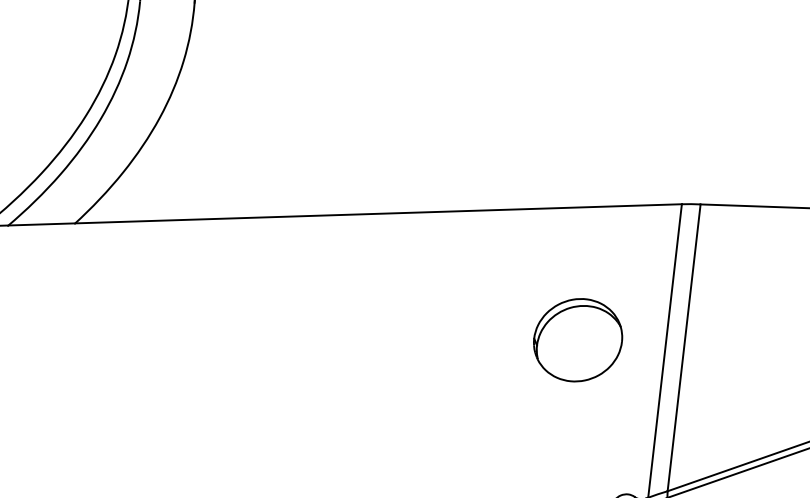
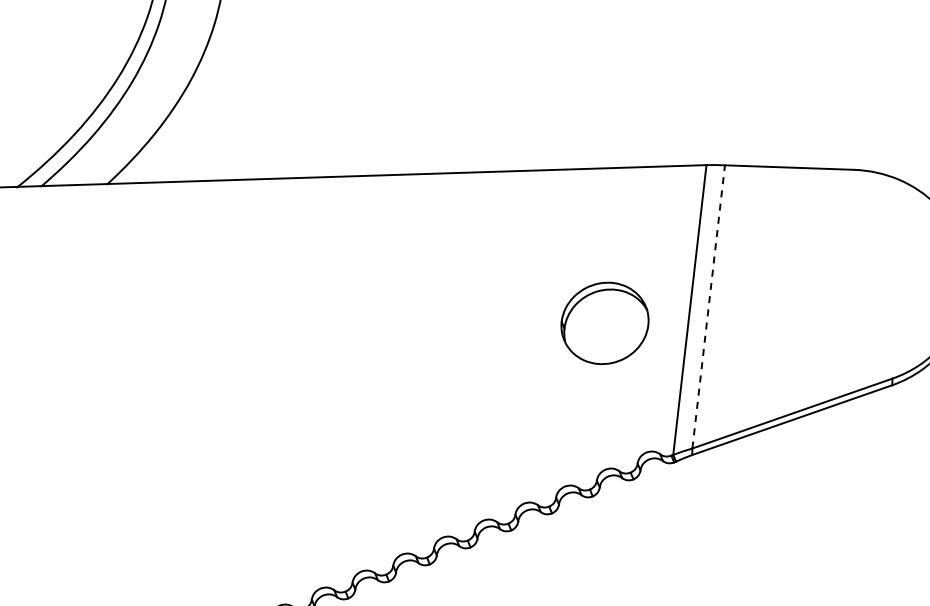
part: (577, 340) -> (604, 323), moved
line: (683, 347) -> (708, 306), solid -> dashed

